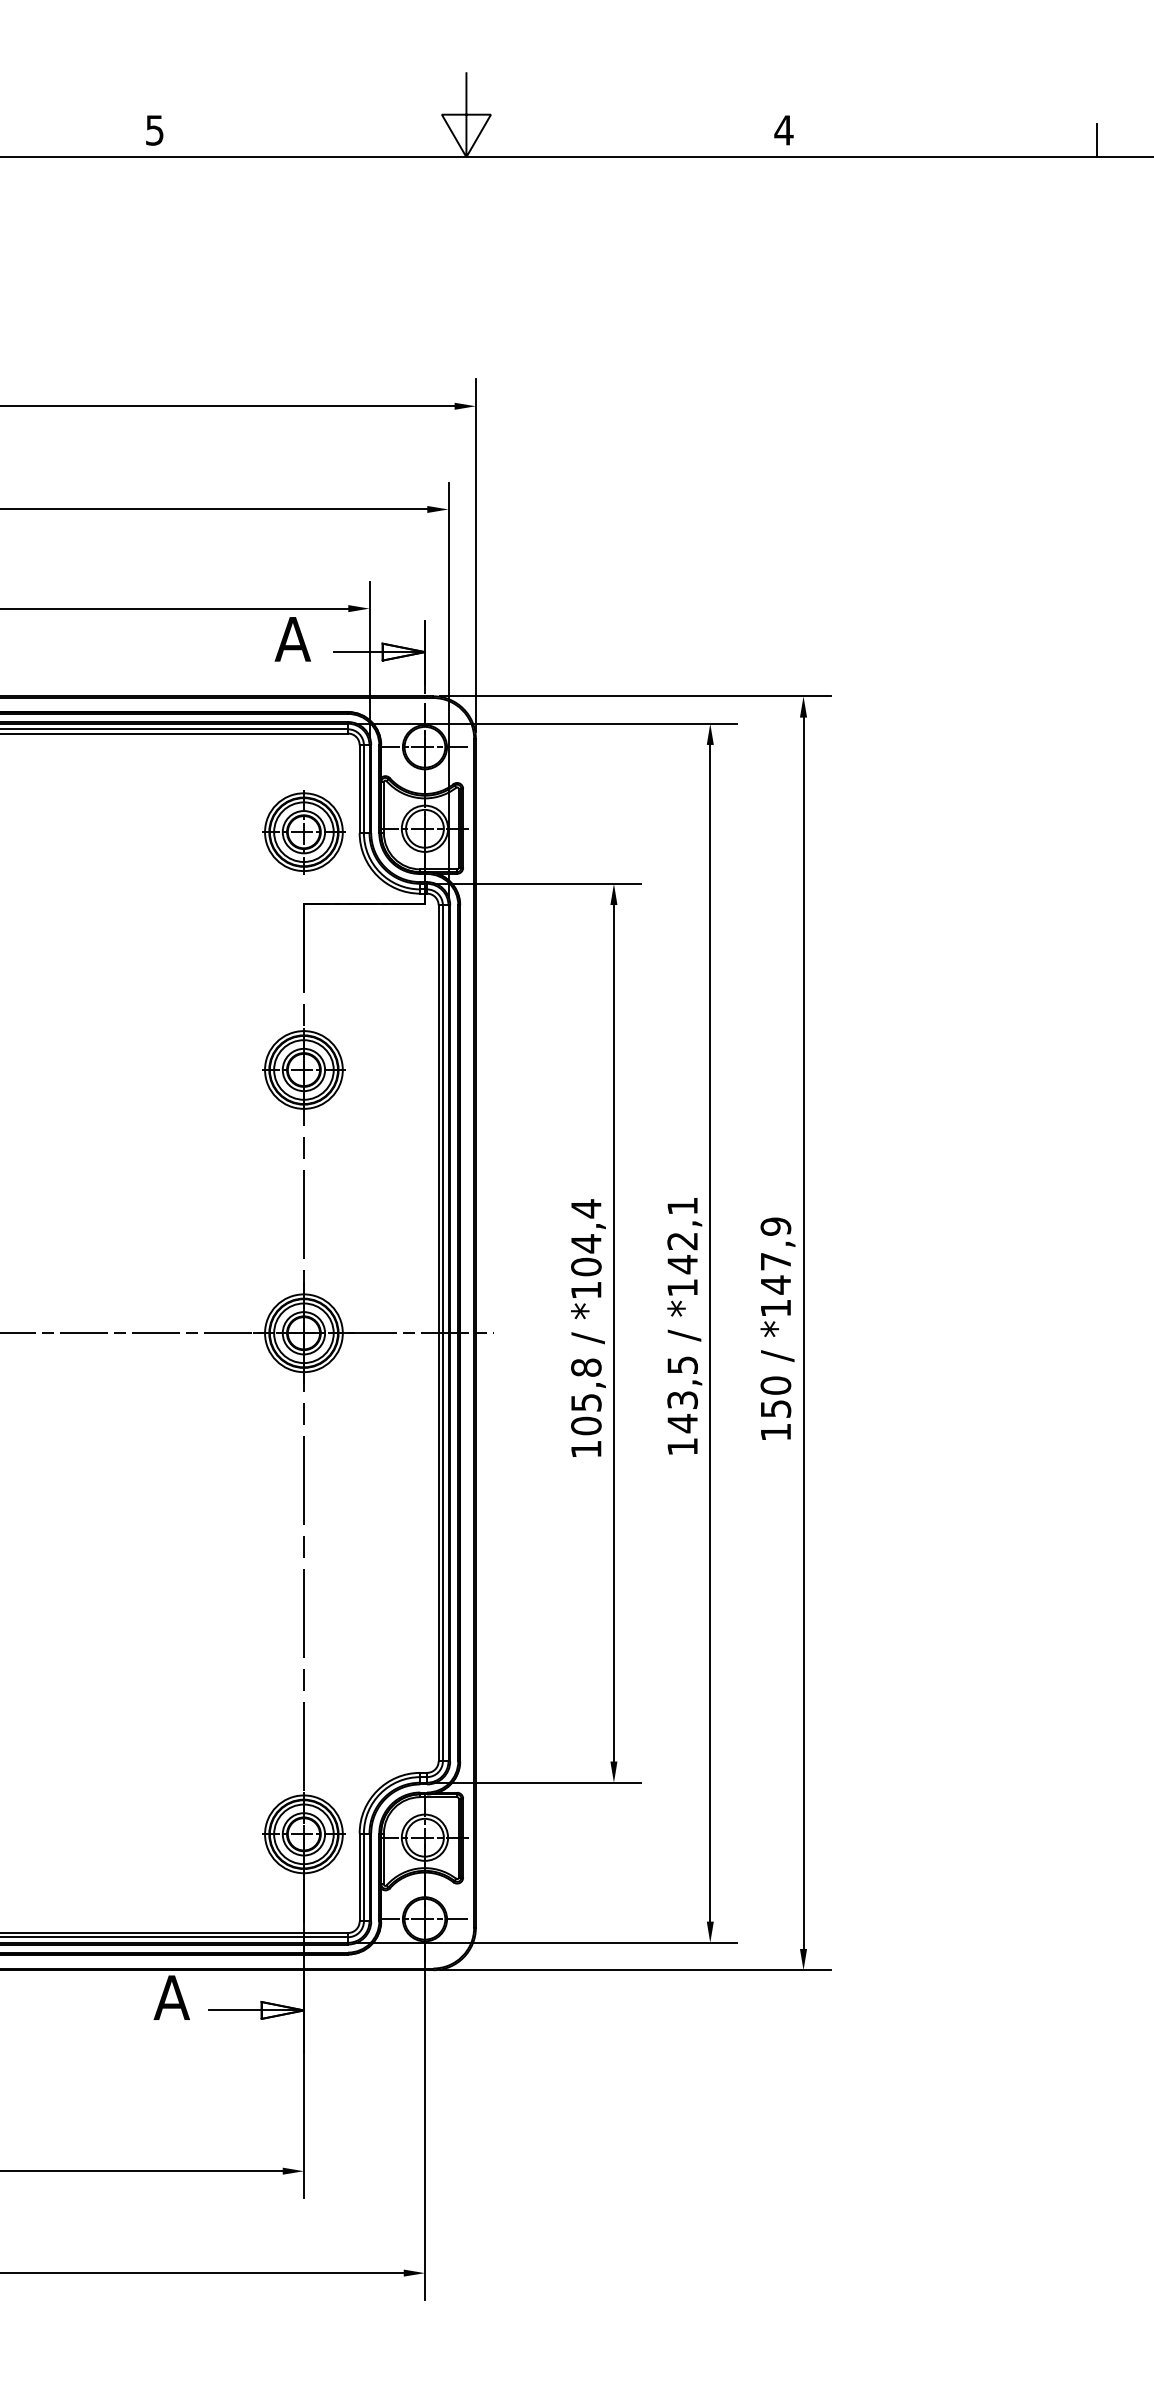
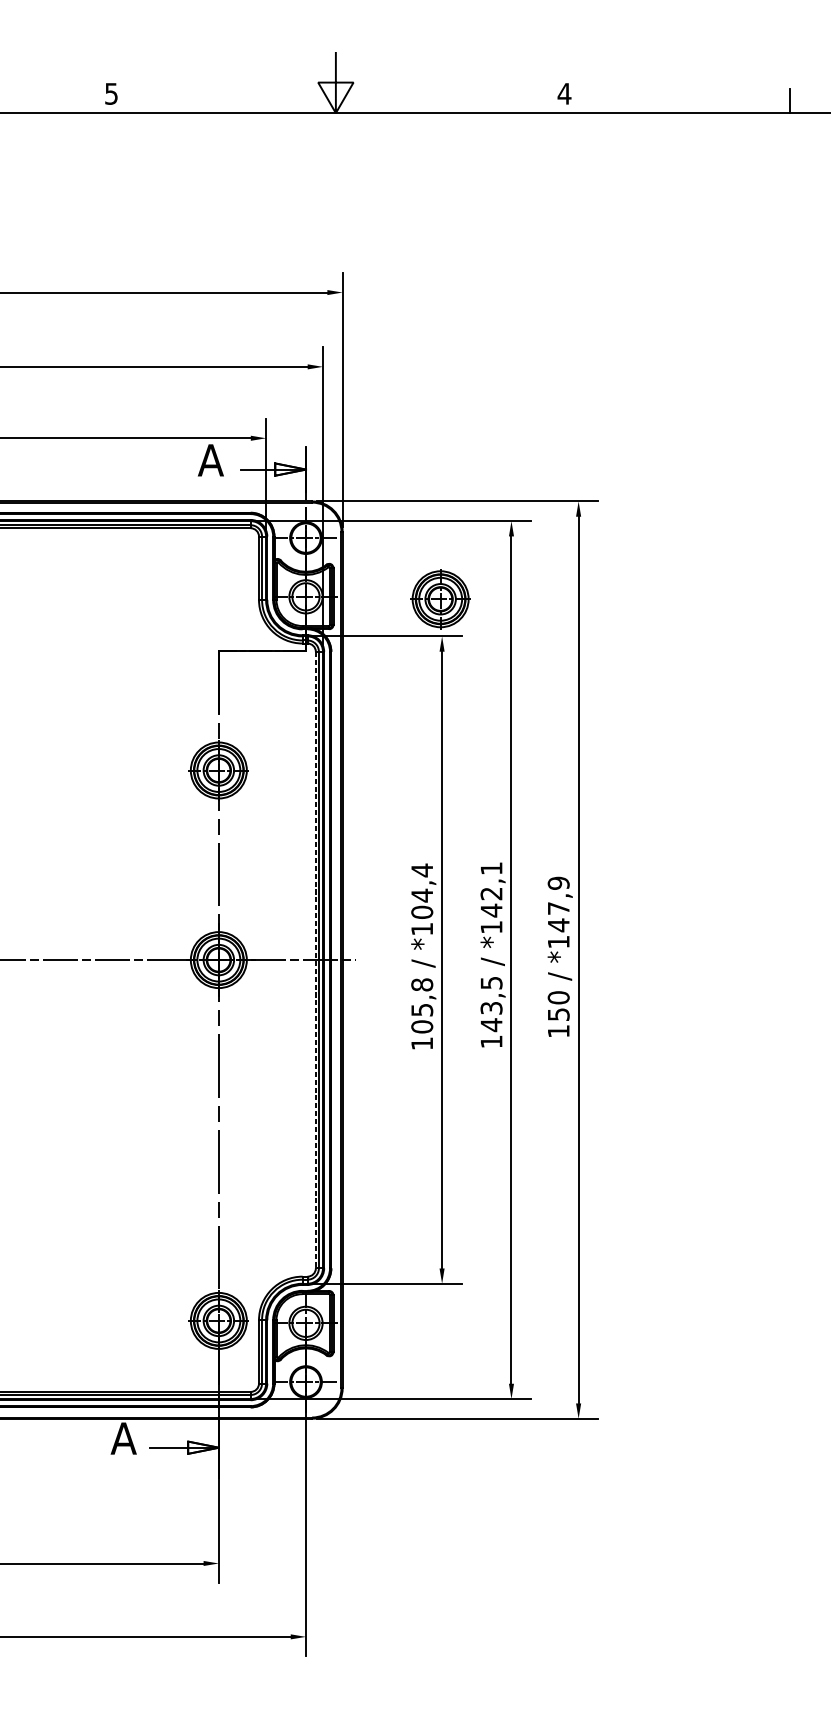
part: (303, 832) -> (440, 599), moved
line: (438, 1333) -> (315, 960), solid -> dashed

